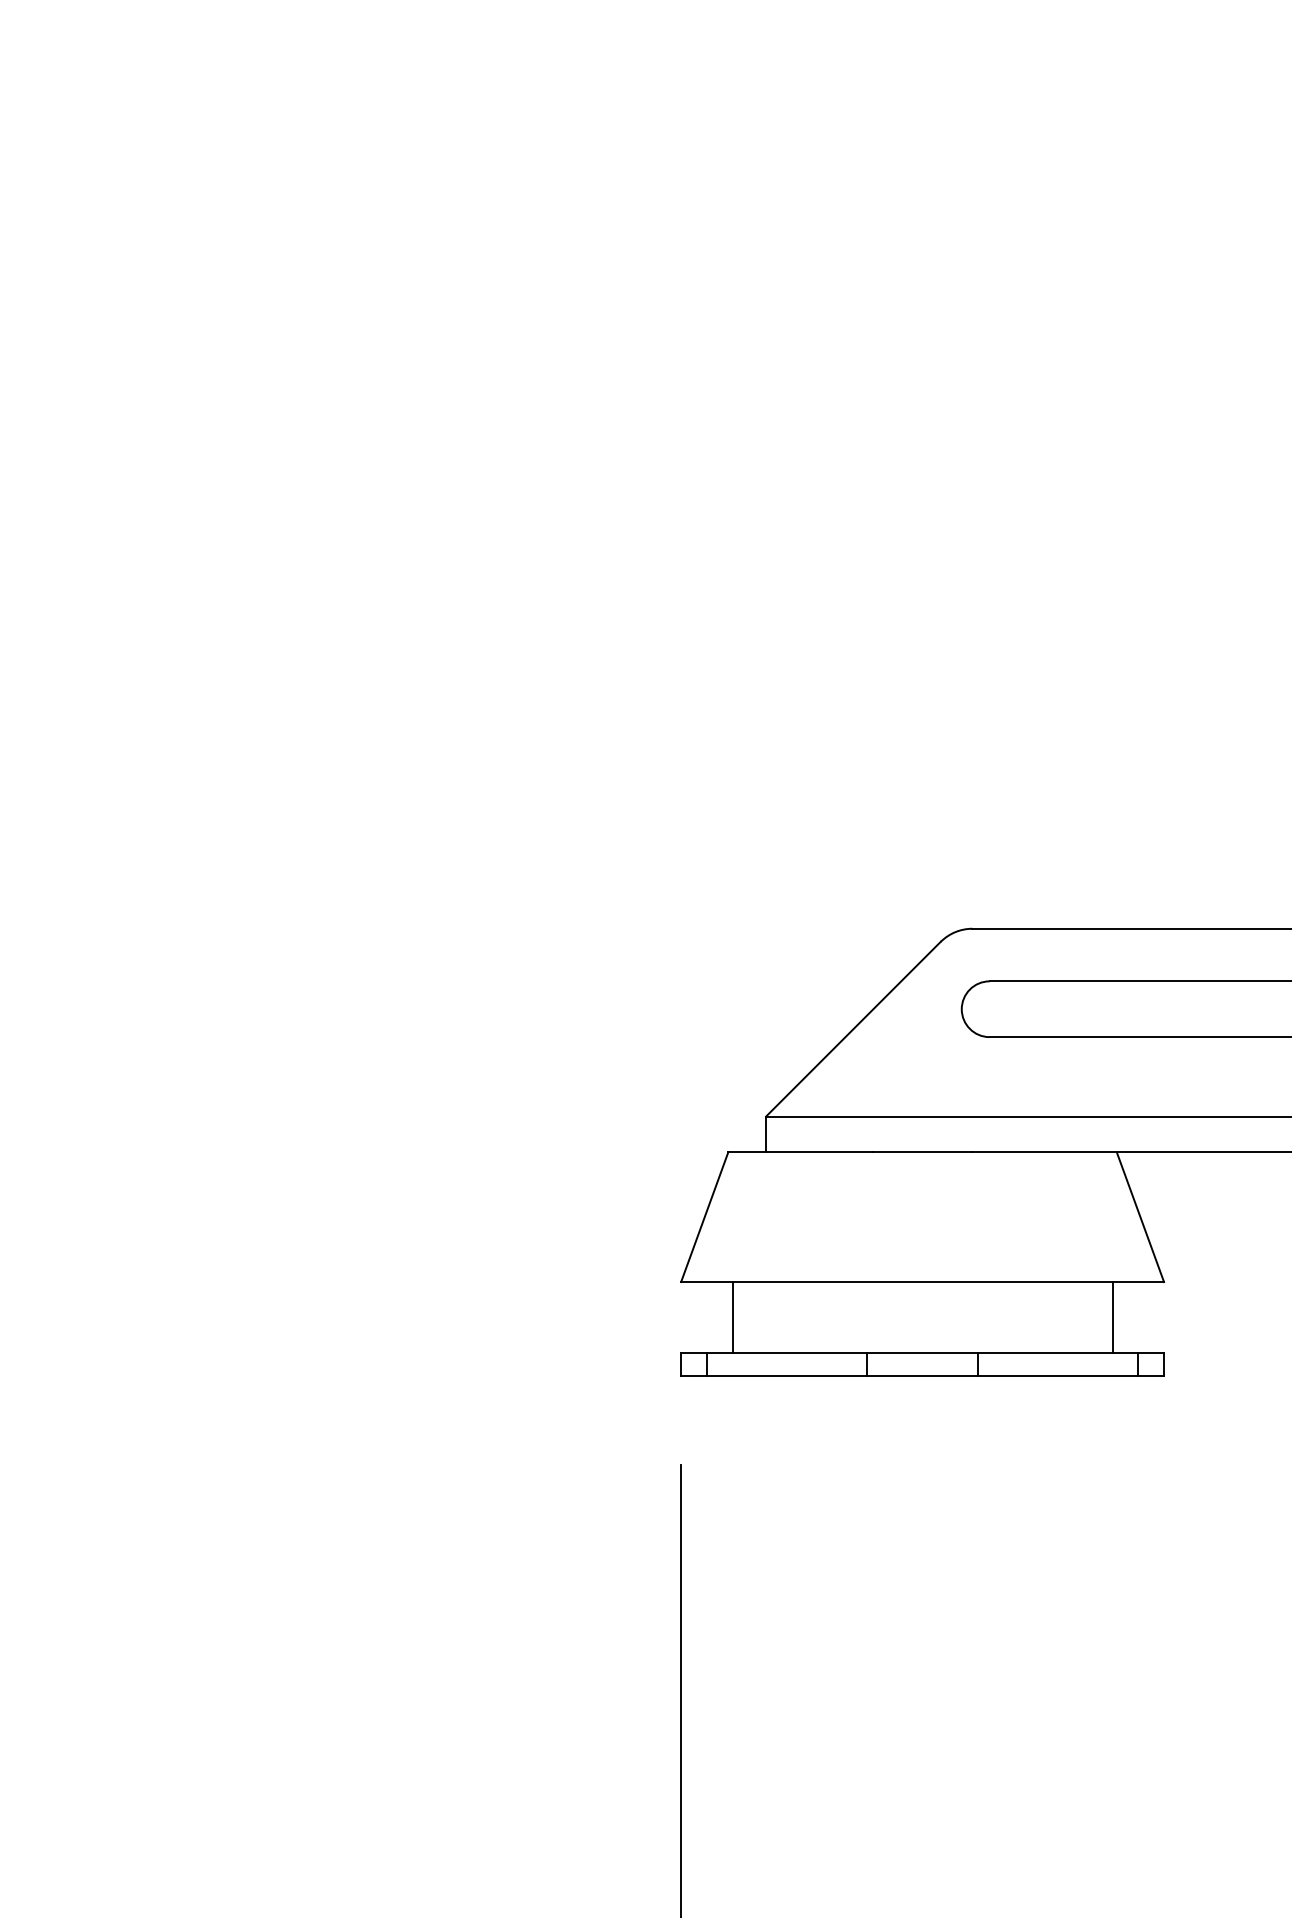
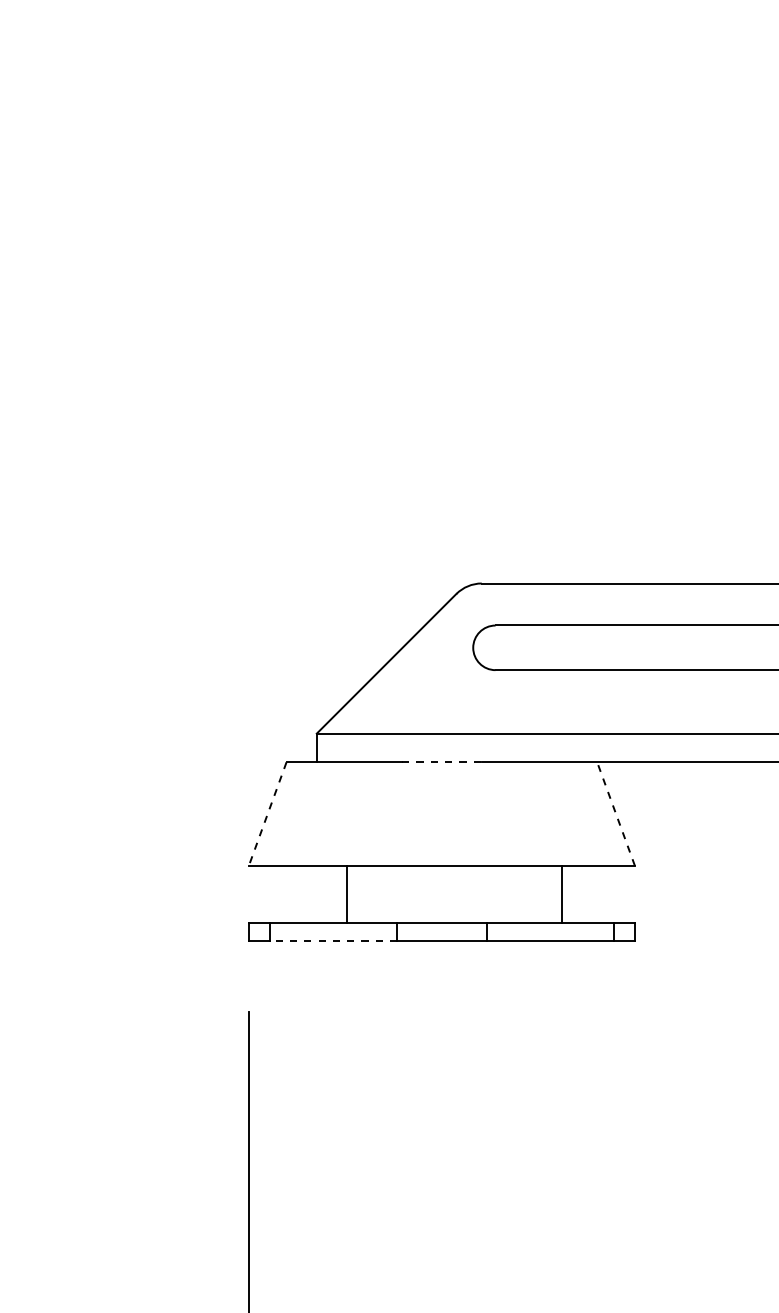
line: (922, 1152) -> (441, 762), solid -> dashed
line: (704, 1217) -> (267, 814), solid -> dashed
line: (1140, 1217) -> (616, 814), solid -> dashed
line: (732, 1317) -> (346, 894), moved
line: (1112, 1317) -> (561, 894), moved
line: (786, 1375) -> (333, 940), solid -> dashed

